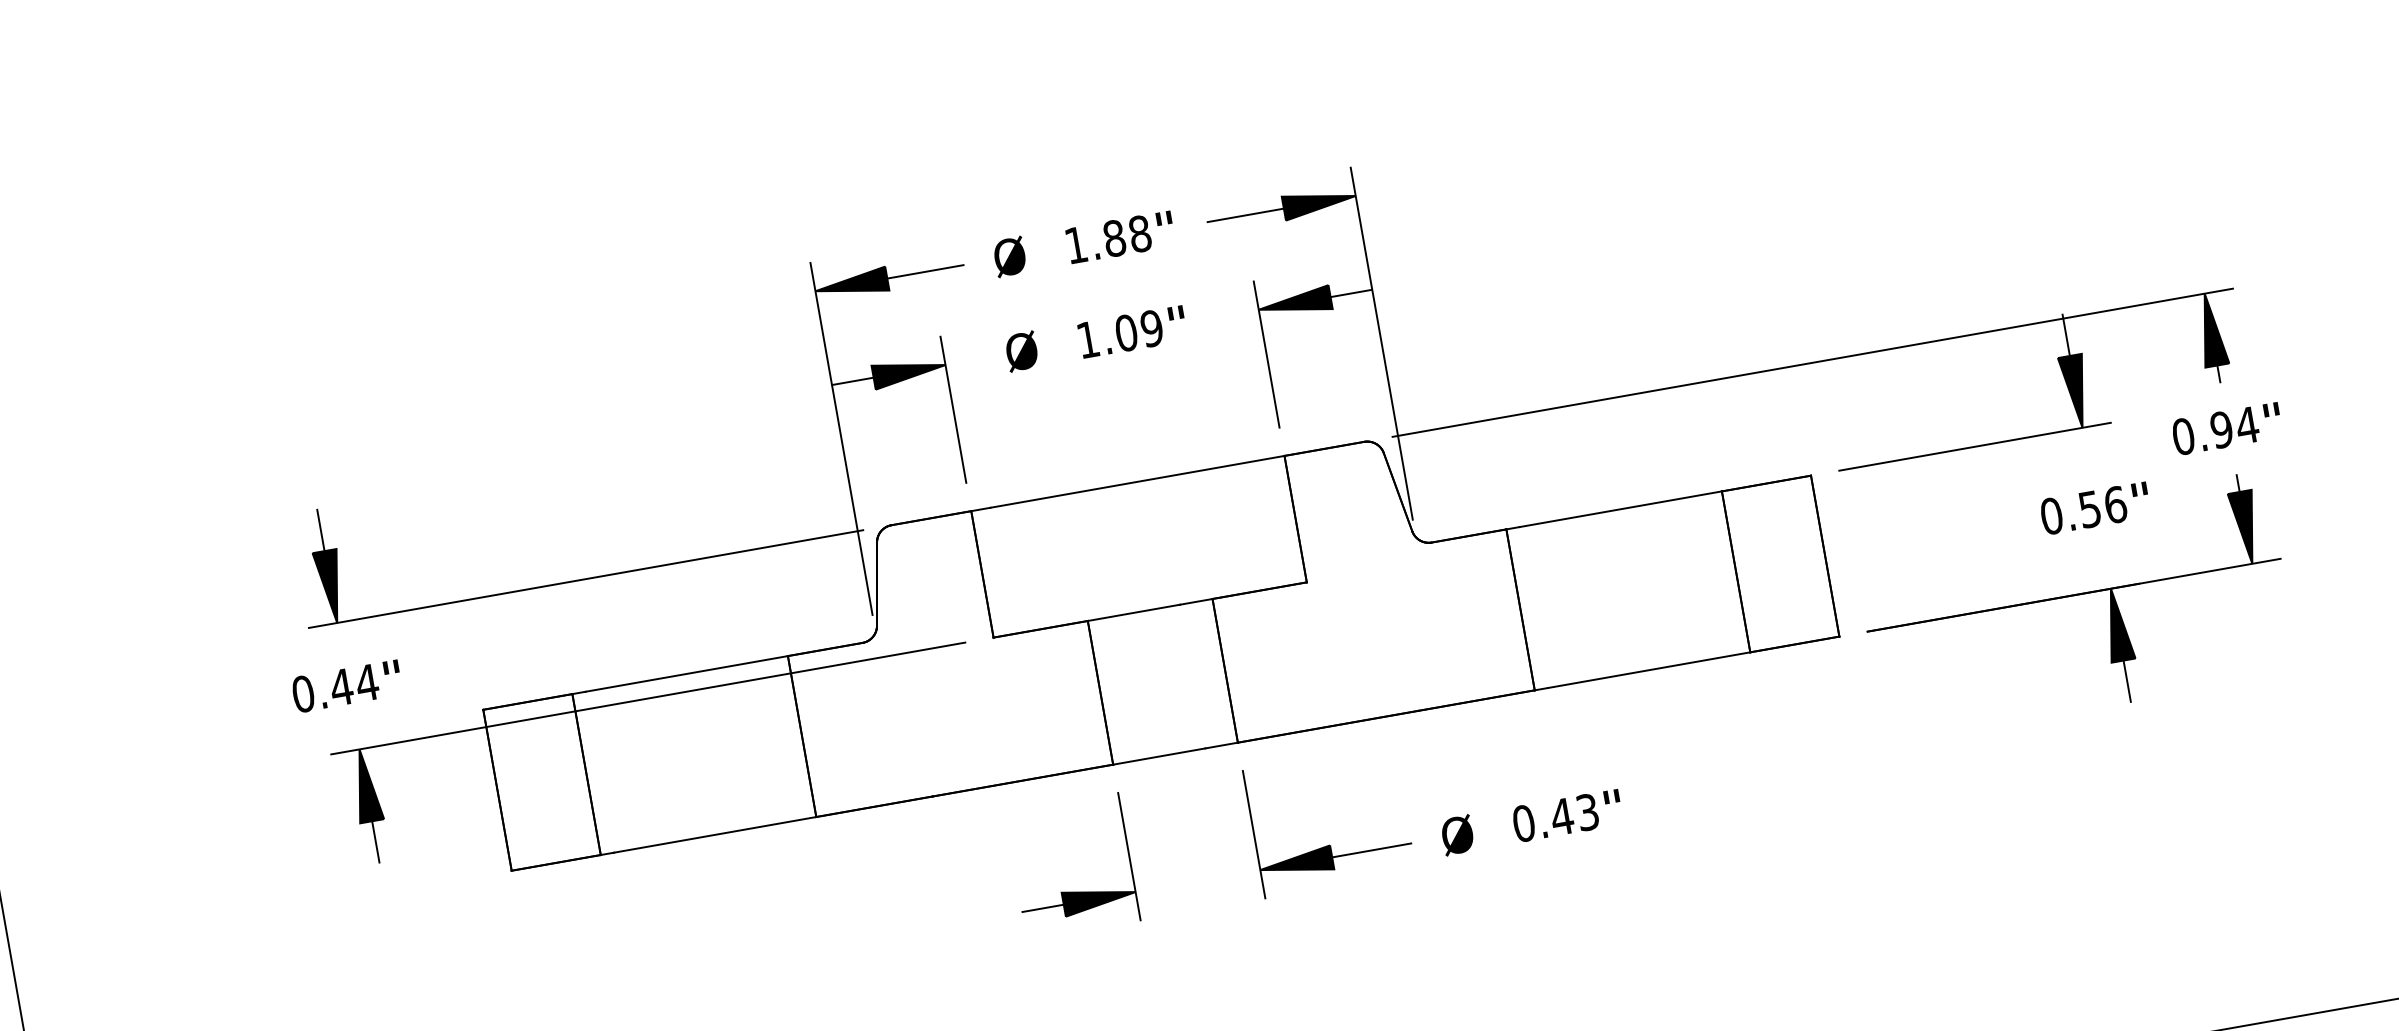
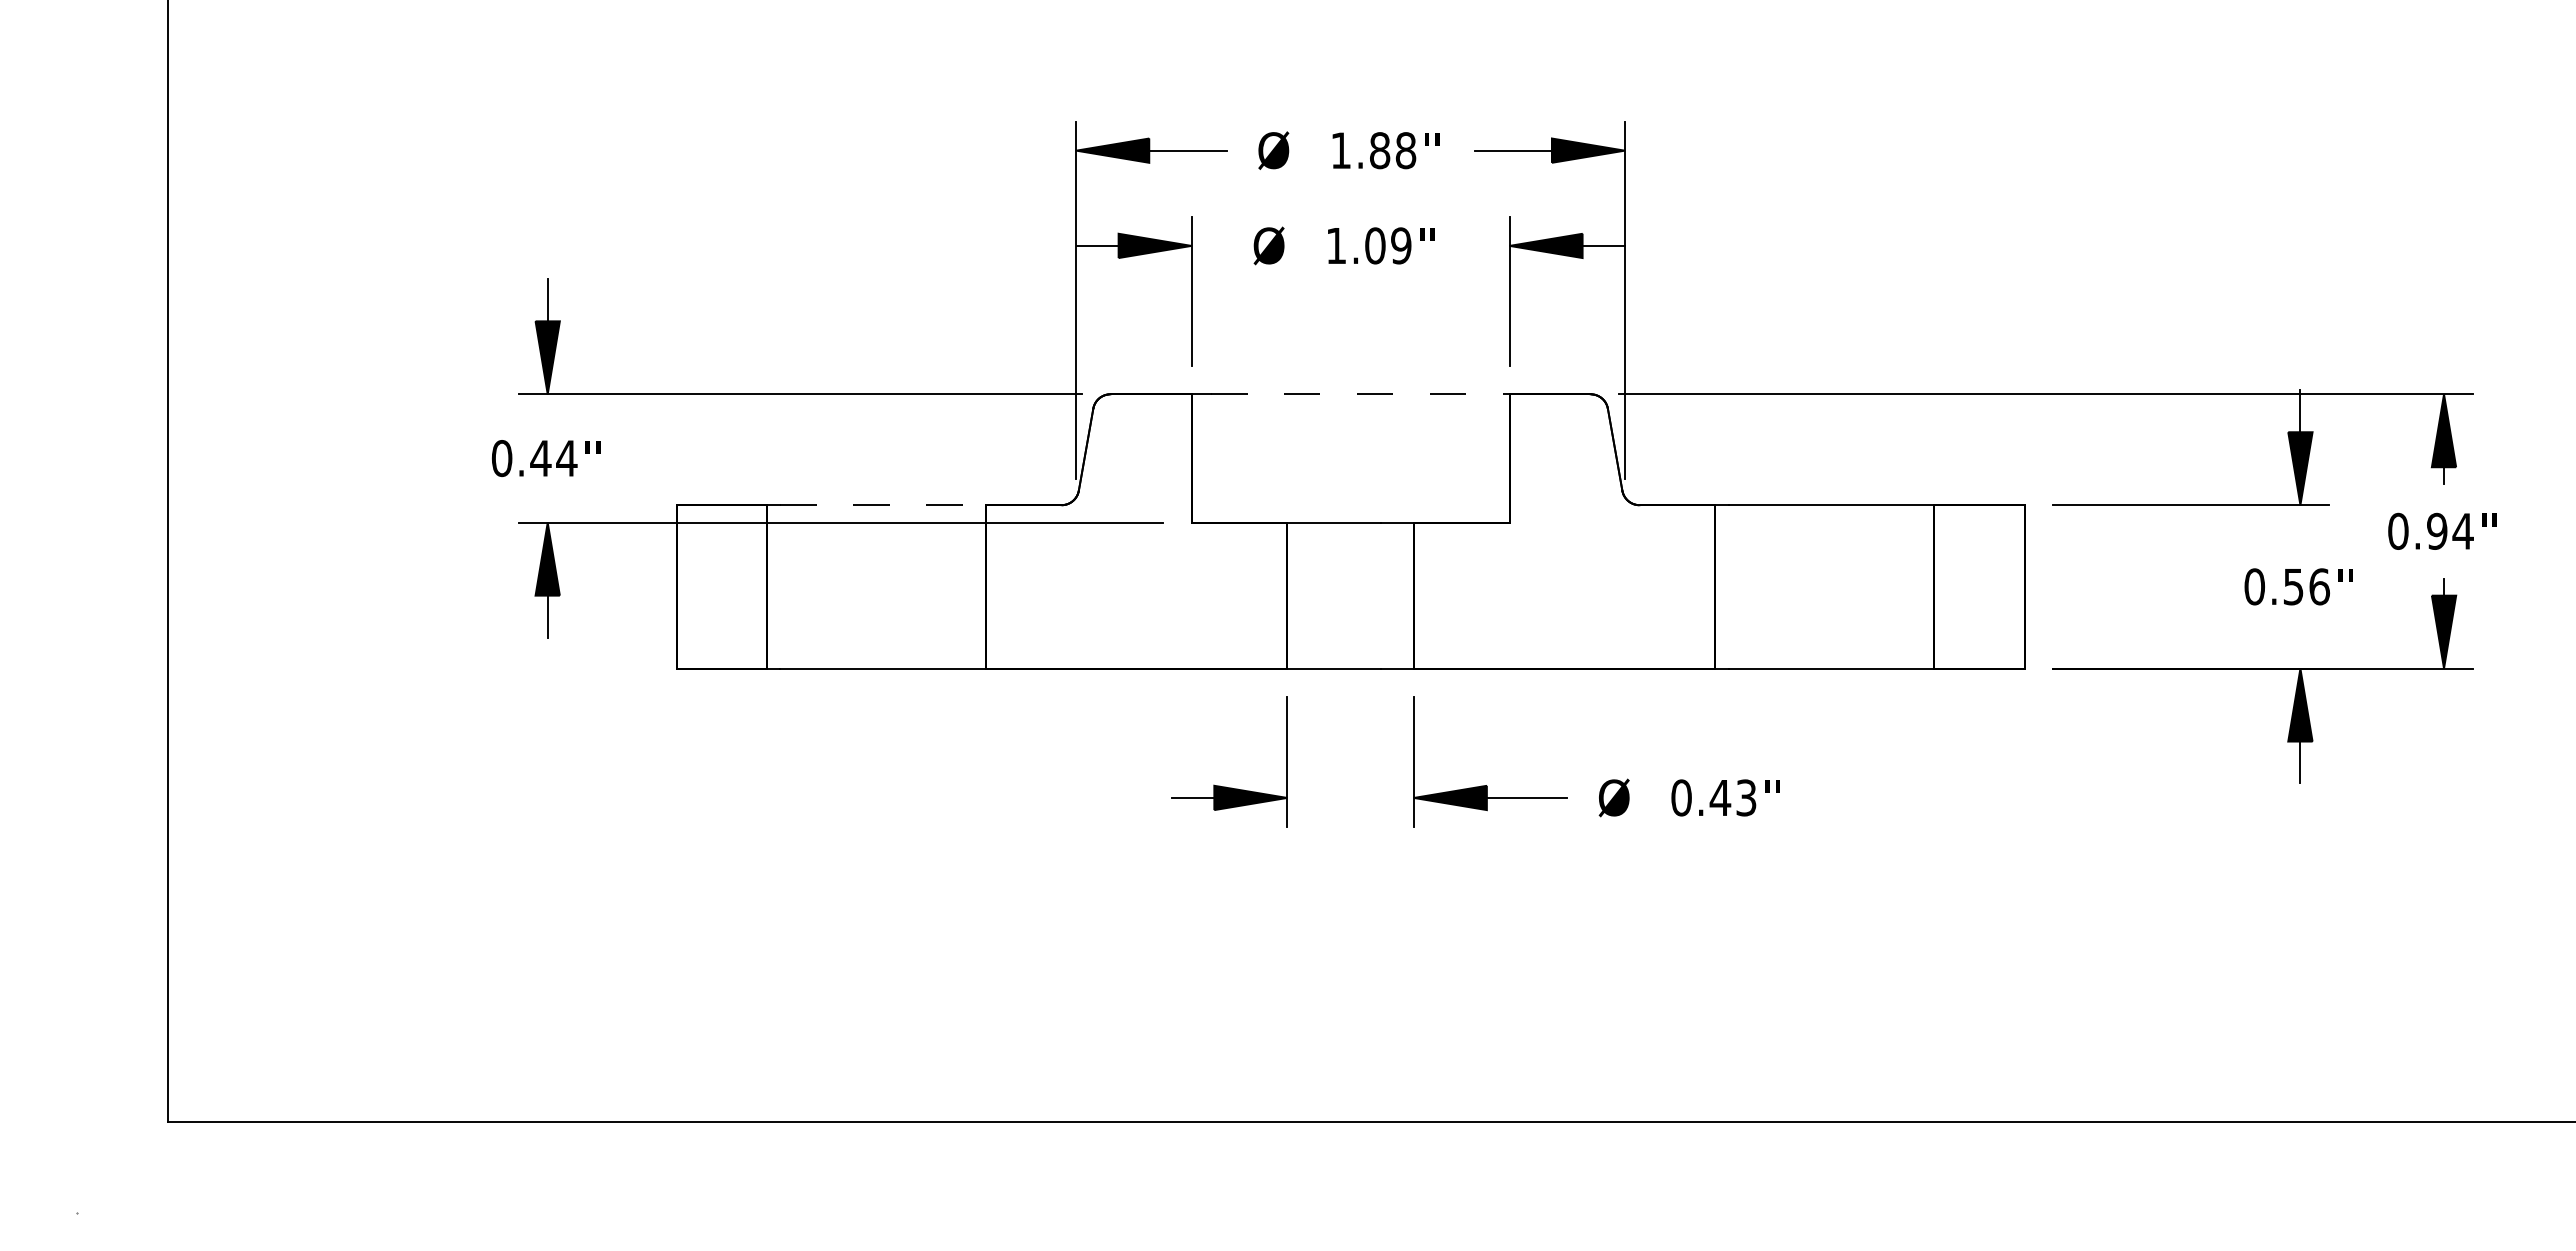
line: (1137, 482) -> (1360, 394), solid -> dashed
line: (687, 674) -> (883, 505), solid -> dashed

